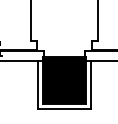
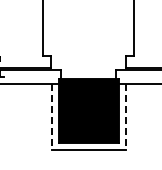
line: (37, 85) -> (51, 117), solid -> dashed
line: (91, 85) -> (125, 117), solid -> dashed

